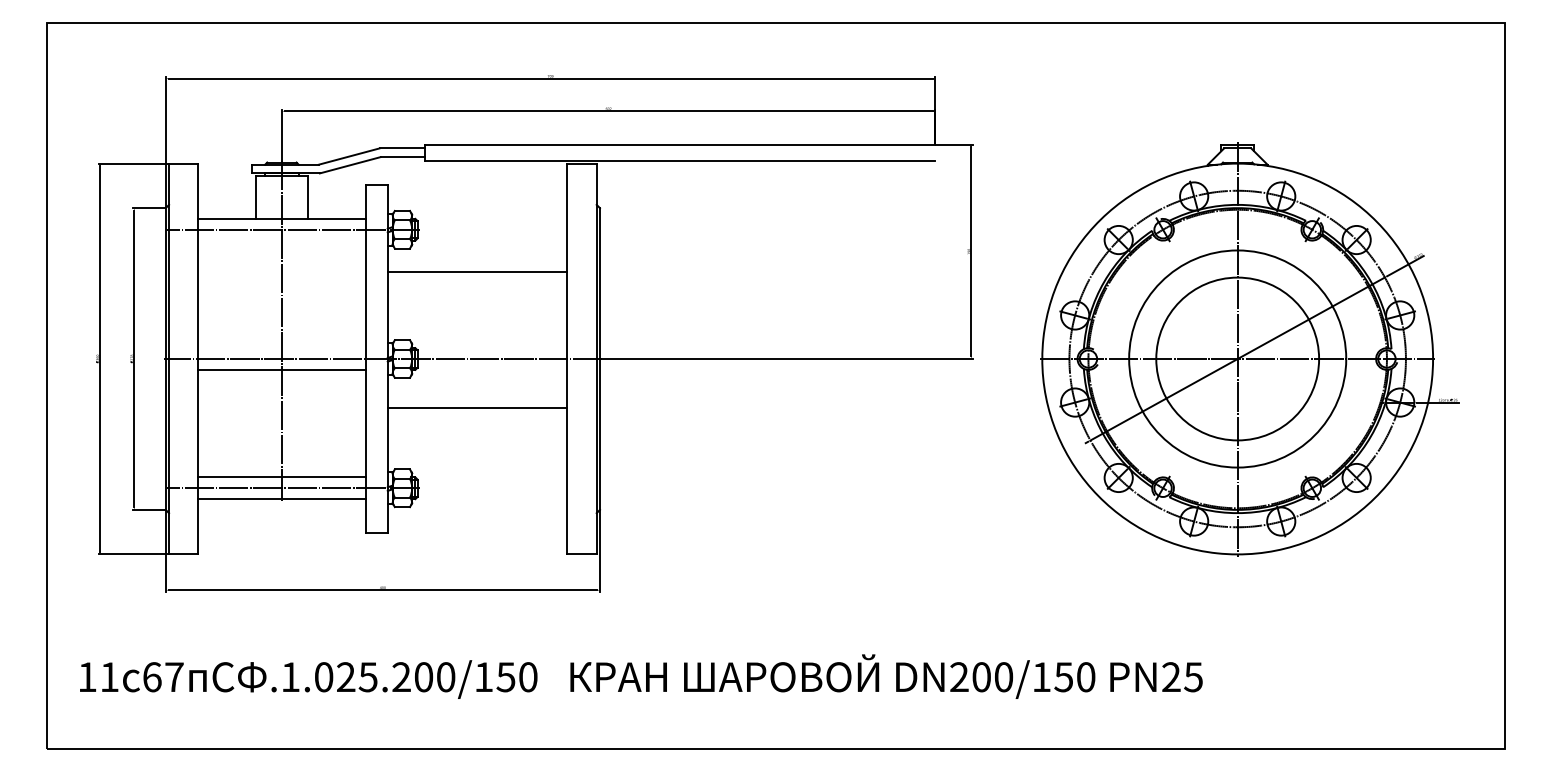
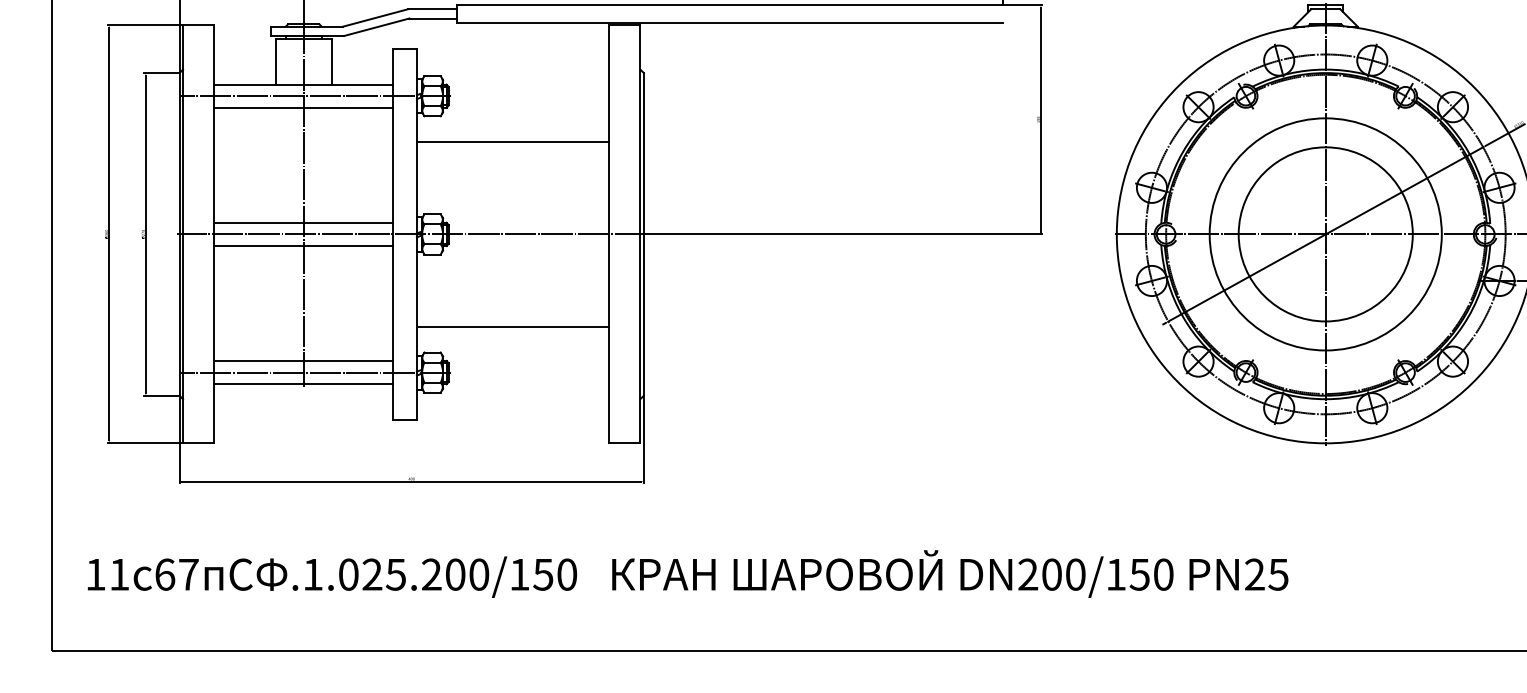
line: (281, 240) -> (303, 107), added
line: (281, 348) -> (303, 223), added
line: (477, 407) -> (512, 326), moved

